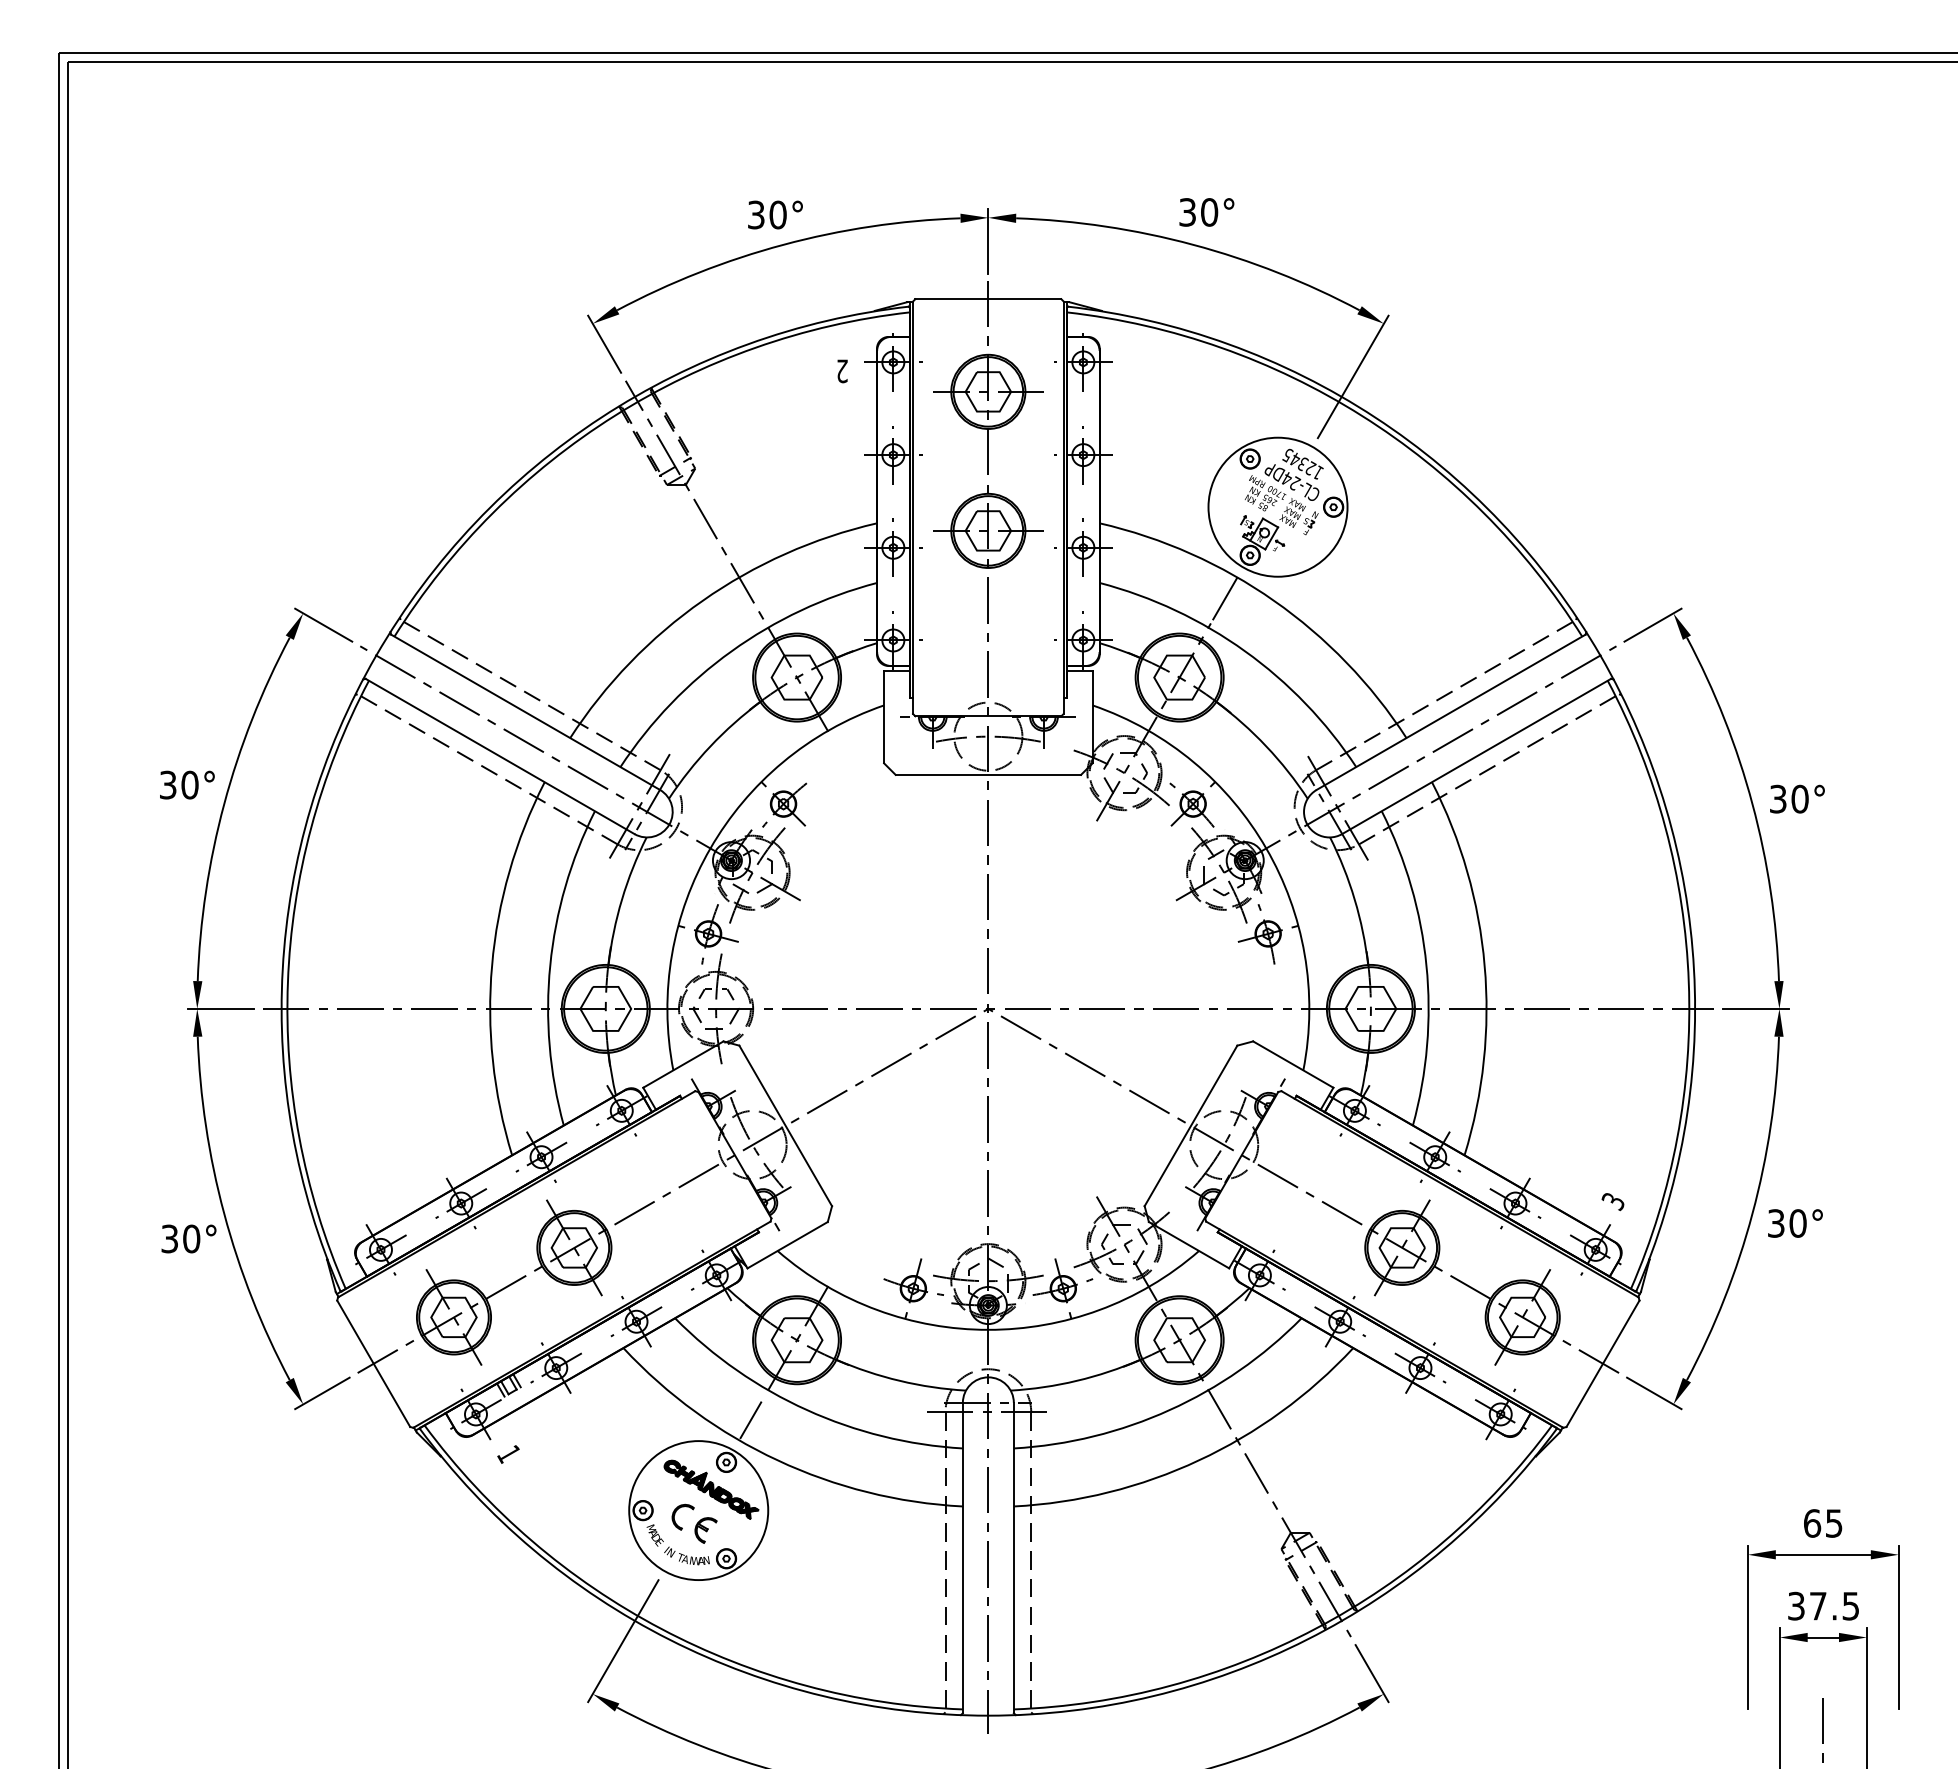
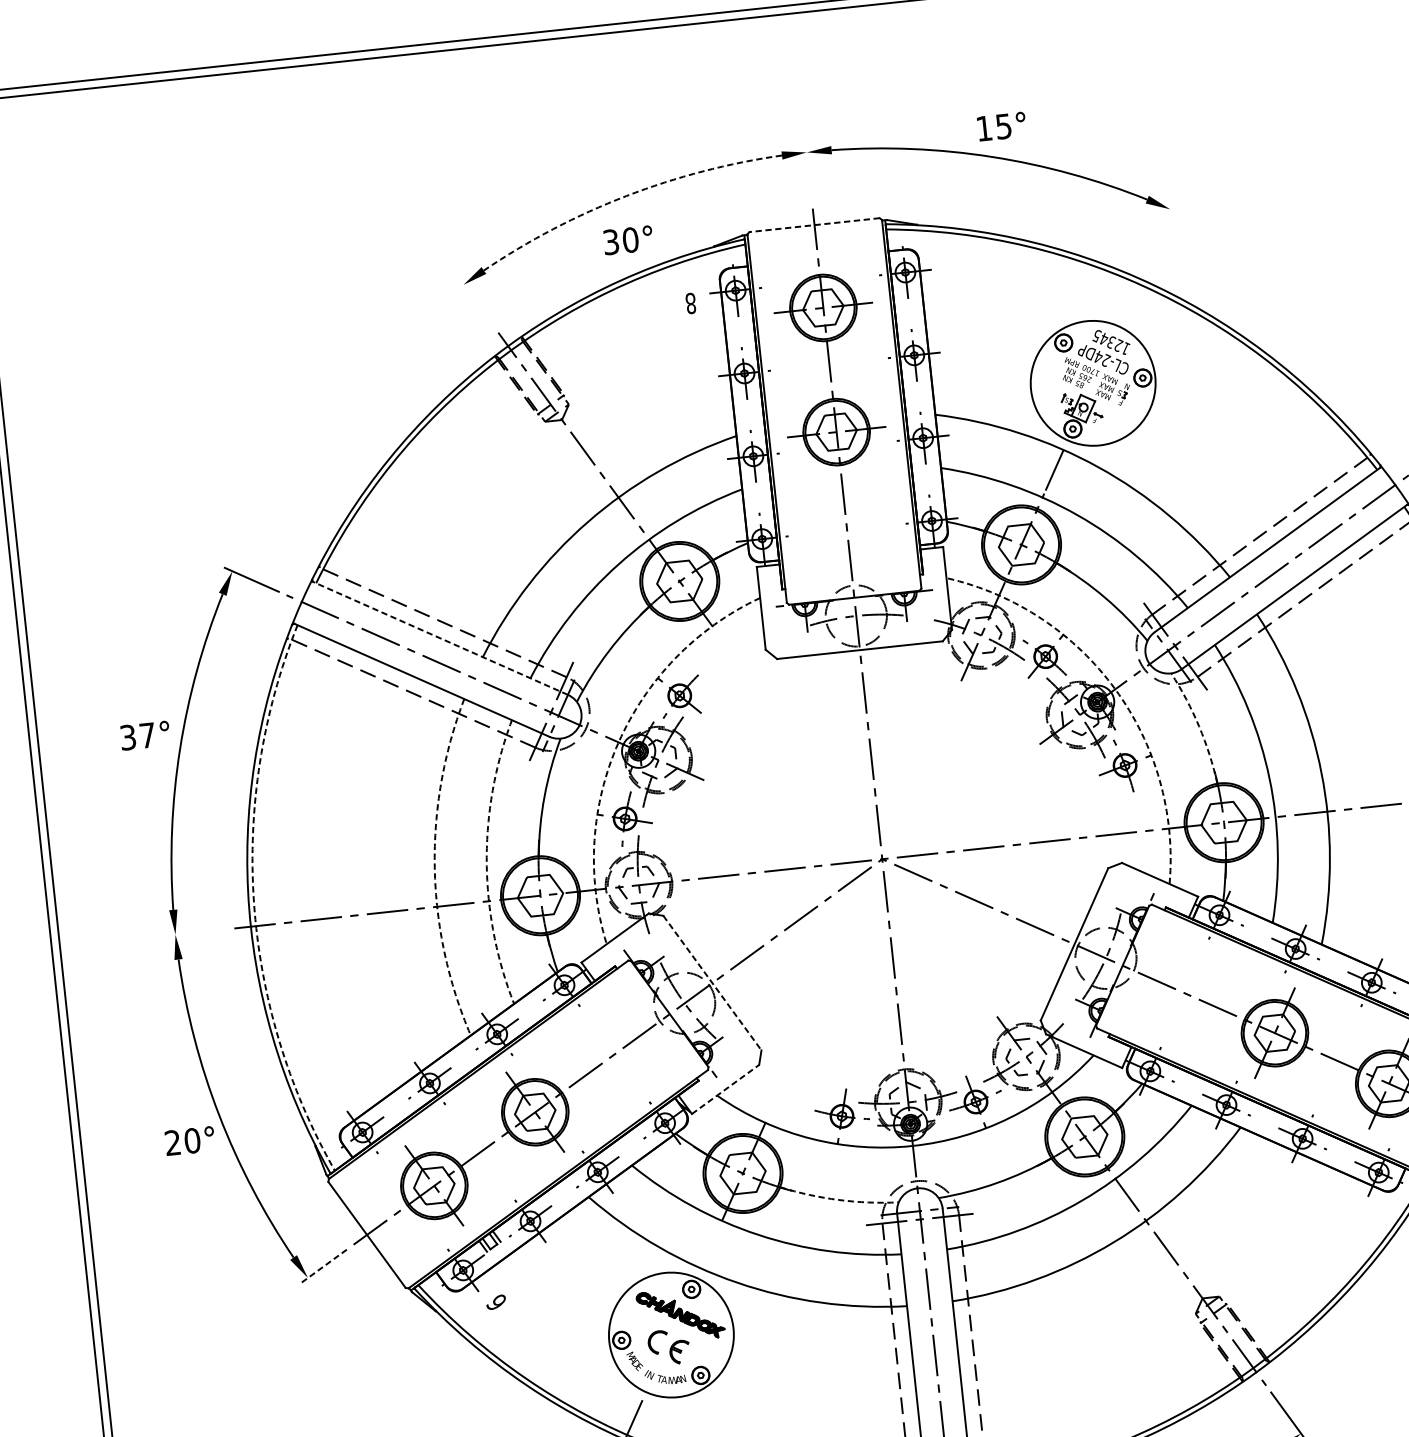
text: (1198, 212) -> (993, 127), 30° -> 15°
text: (775, 214) -> (628, 239), moved
line: (988, 241) -> (809, 173), removed
arc: (783, 244) -> (626, 195), solid -> dashed
line: (988, 299) -> (814, 225), solid -> dashed
line: (604, 343) -> (475, 301), removed
text: (842, 371) -> (691, 303), 2 -> 8
line: (1352, 376) -> (1147, 259), removed
line: (525, 712) -> (440, 638), solid -> dashed
text: (189, 784) -> (147, 734), 30° -> 37°
arc: (710, 848) -> (618, 742), solid -> dashed
arc: (1266, 848) -> (1115, 689), solid -> dashed
arc: (1354, 899) -> (1198, 726), solid -> dashed
arc: (492, 965) -> (435, 867), solid -> dashed
arc: (550, 965) -> (486, 862), solid -> dashed
arc: (287, 982) -> (253, 902), solid -> dashed
line: (220, 1008) -> (196, 932), removed
line: (785, 1125) -> (712, 982), solid -> dashed
text: (169, 1239) -> (172, 1143), 30° -> 20°
line: (788, 1244) -> (726, 1088), solid -> dashed
arc: (899, 1380) -> (838, 1199), solid -> dashed
line: (321, 1393) -> (323, 1266), solid -> dashed
line: (750, 1420) -> (709, 1249), removed
text: (508, 1454) -> (496, 1303), 1 -> 9

